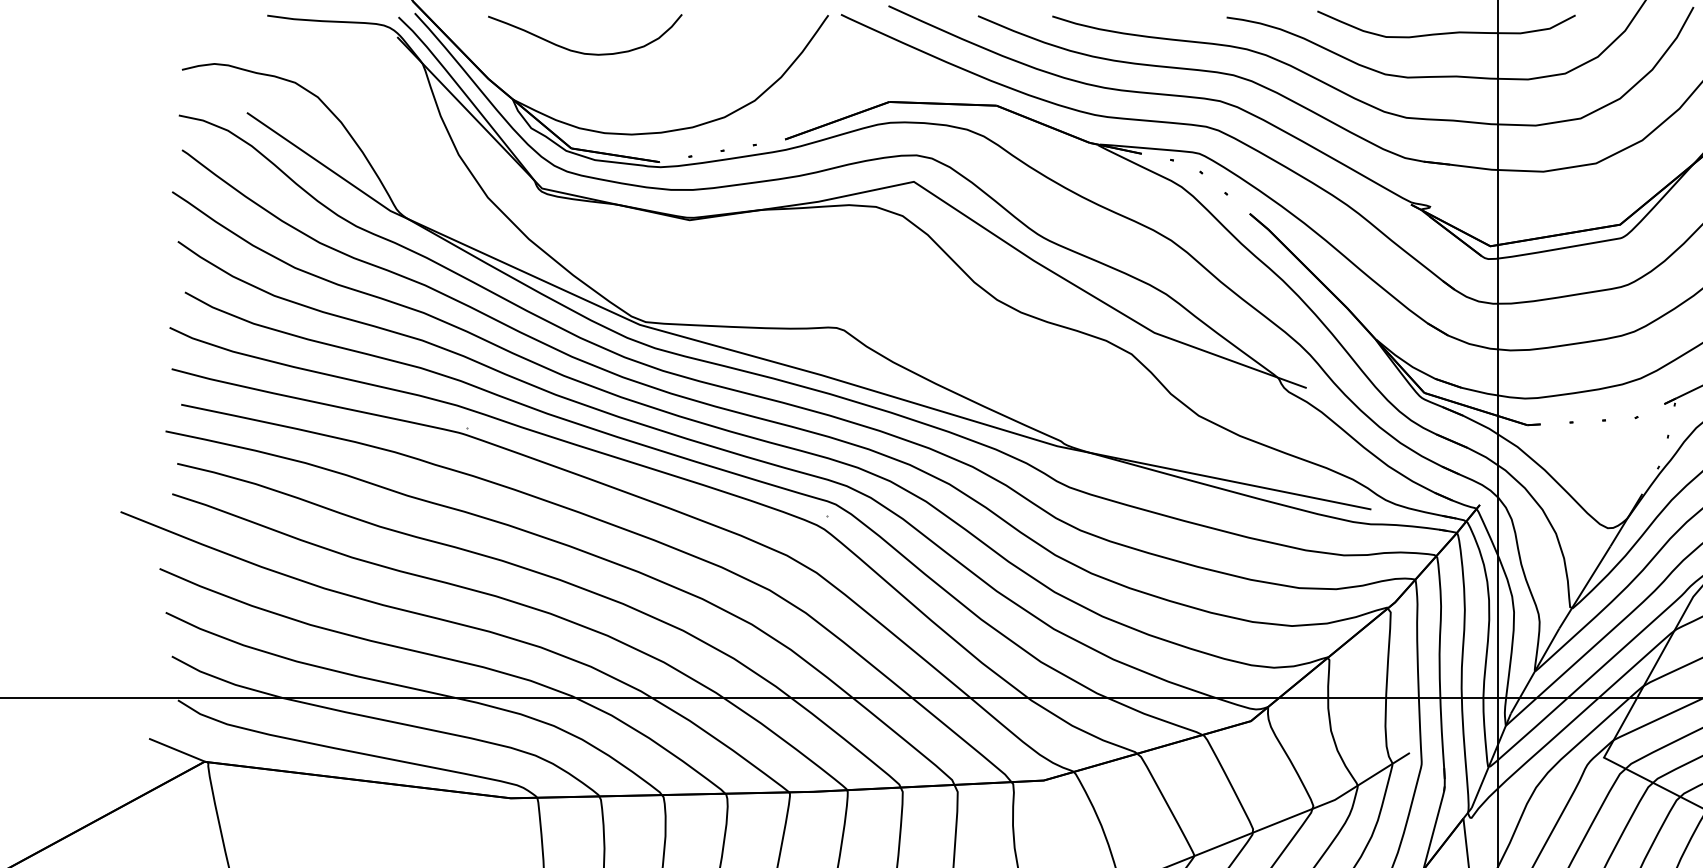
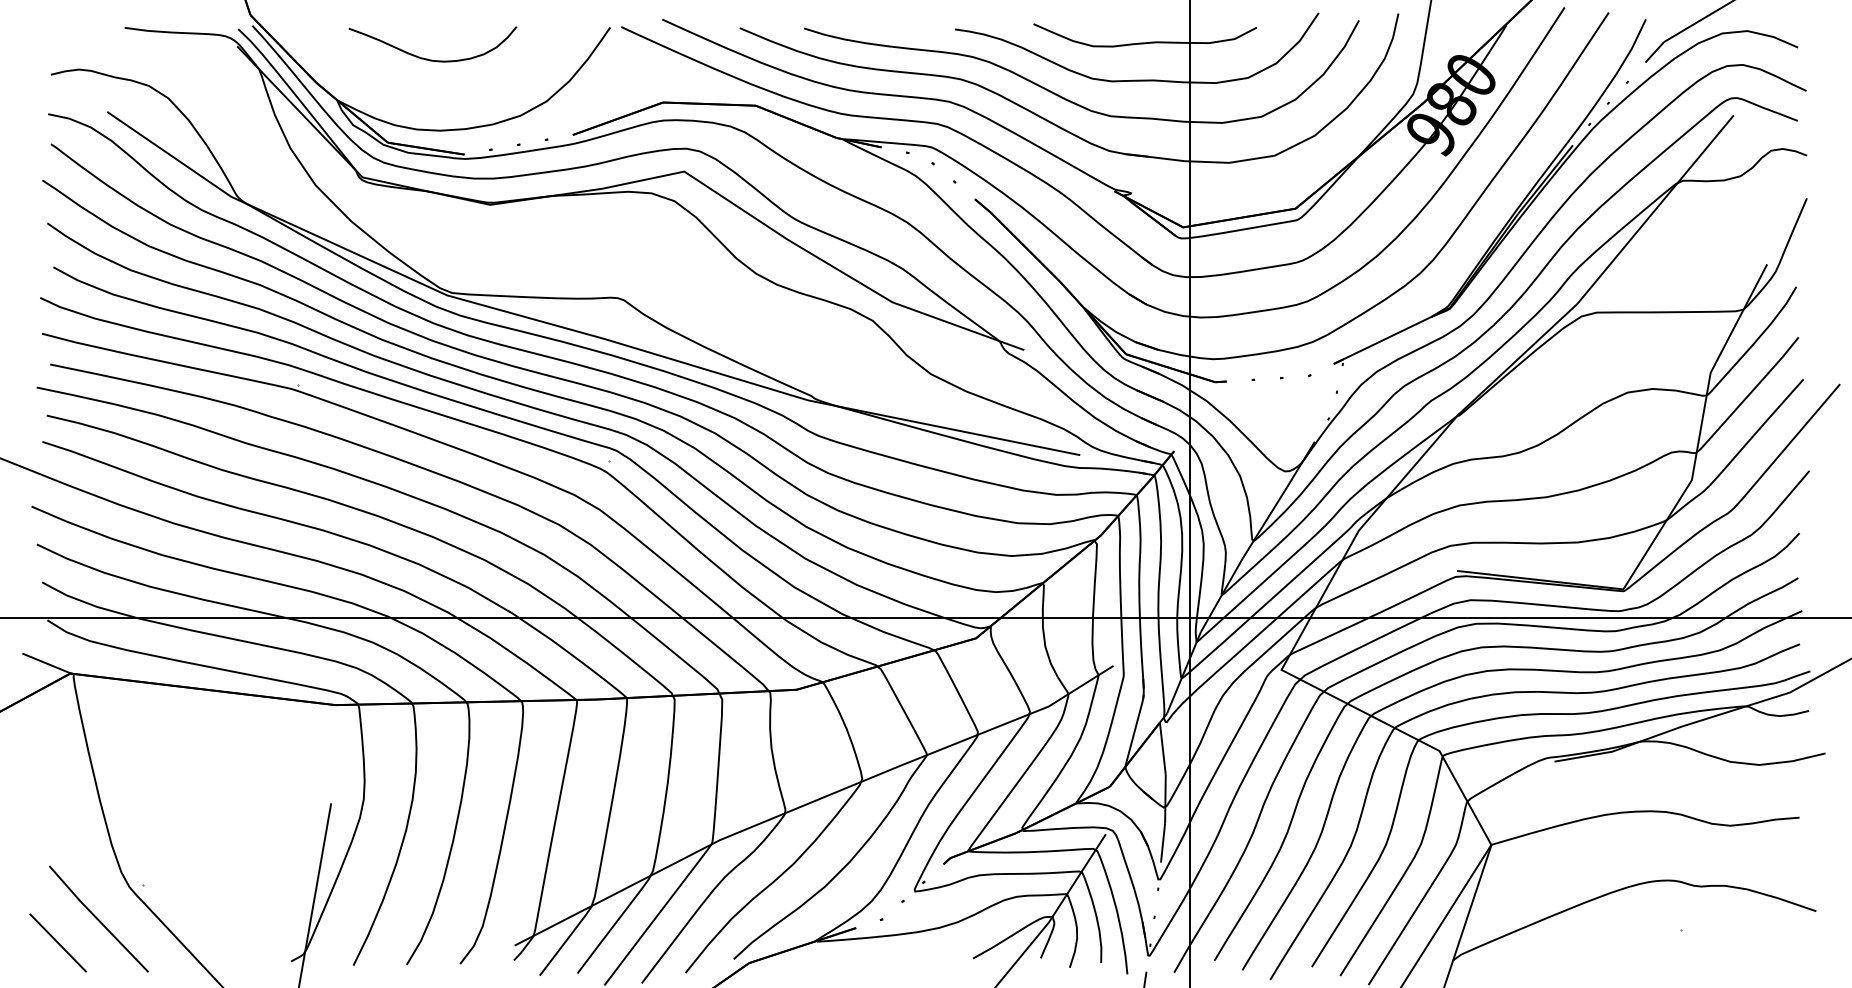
curve: (579, 51) -> (427, 58), moved

